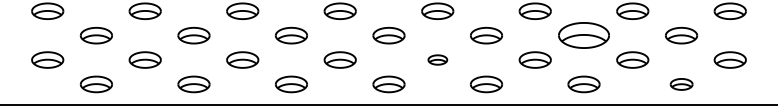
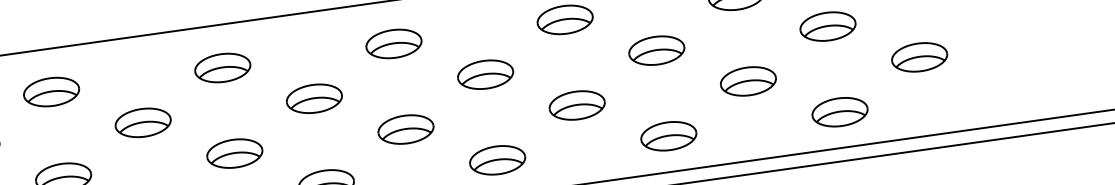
part: (583, 35) -> (655, 50), size x0.62
part: (437, 59) -> (405, 128), size x1.67
part: (681, 84) -> (840, 112), size x1.43

